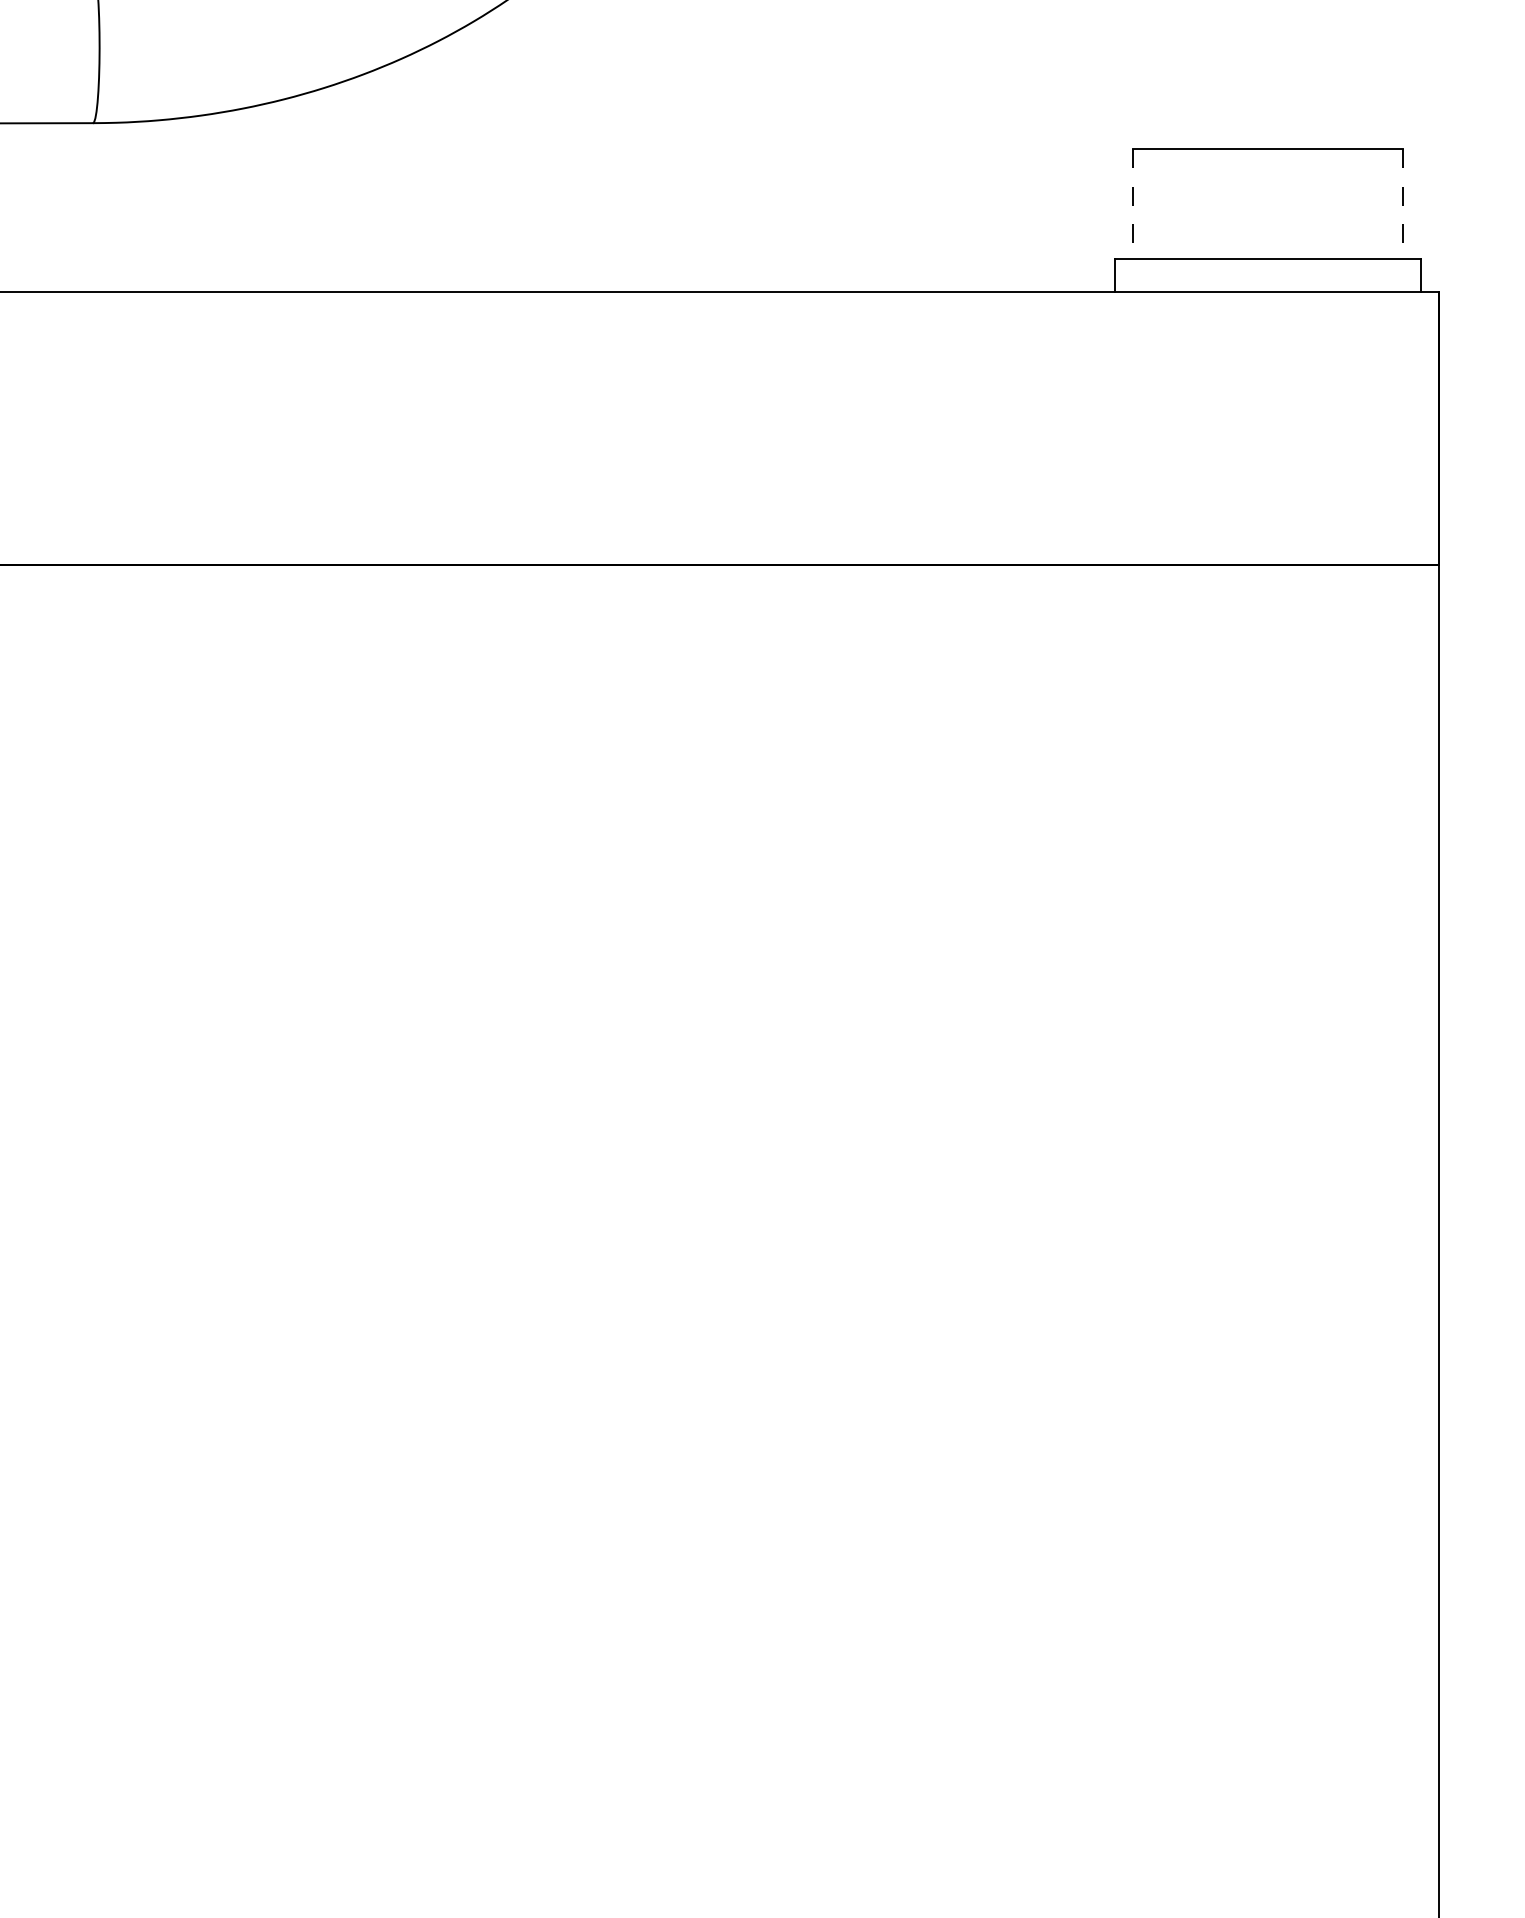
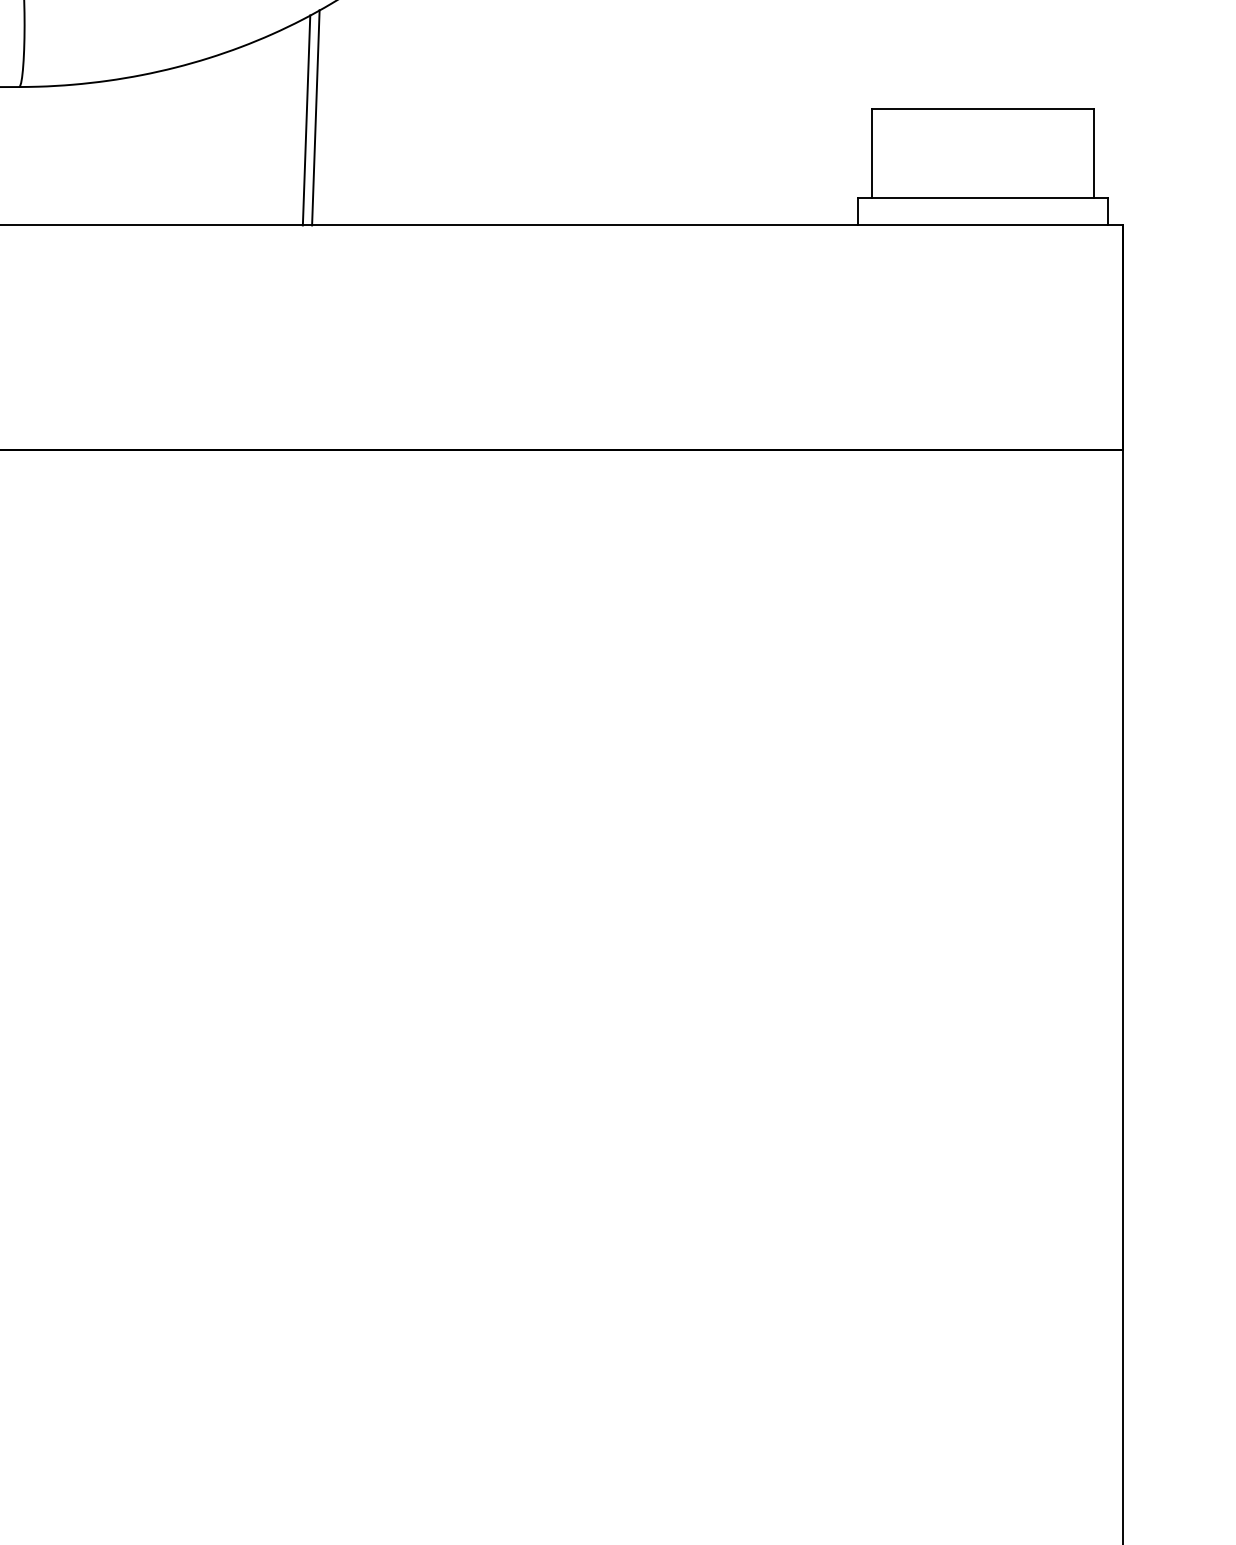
line: (454, 160) -> (315, 117), added
line: (442, 163) -> (305, 120), added
line: (1132, 204) -> (871, 153), dashed -> solid
line: (1403, 204) -> (1094, 153), dashed -> solid

